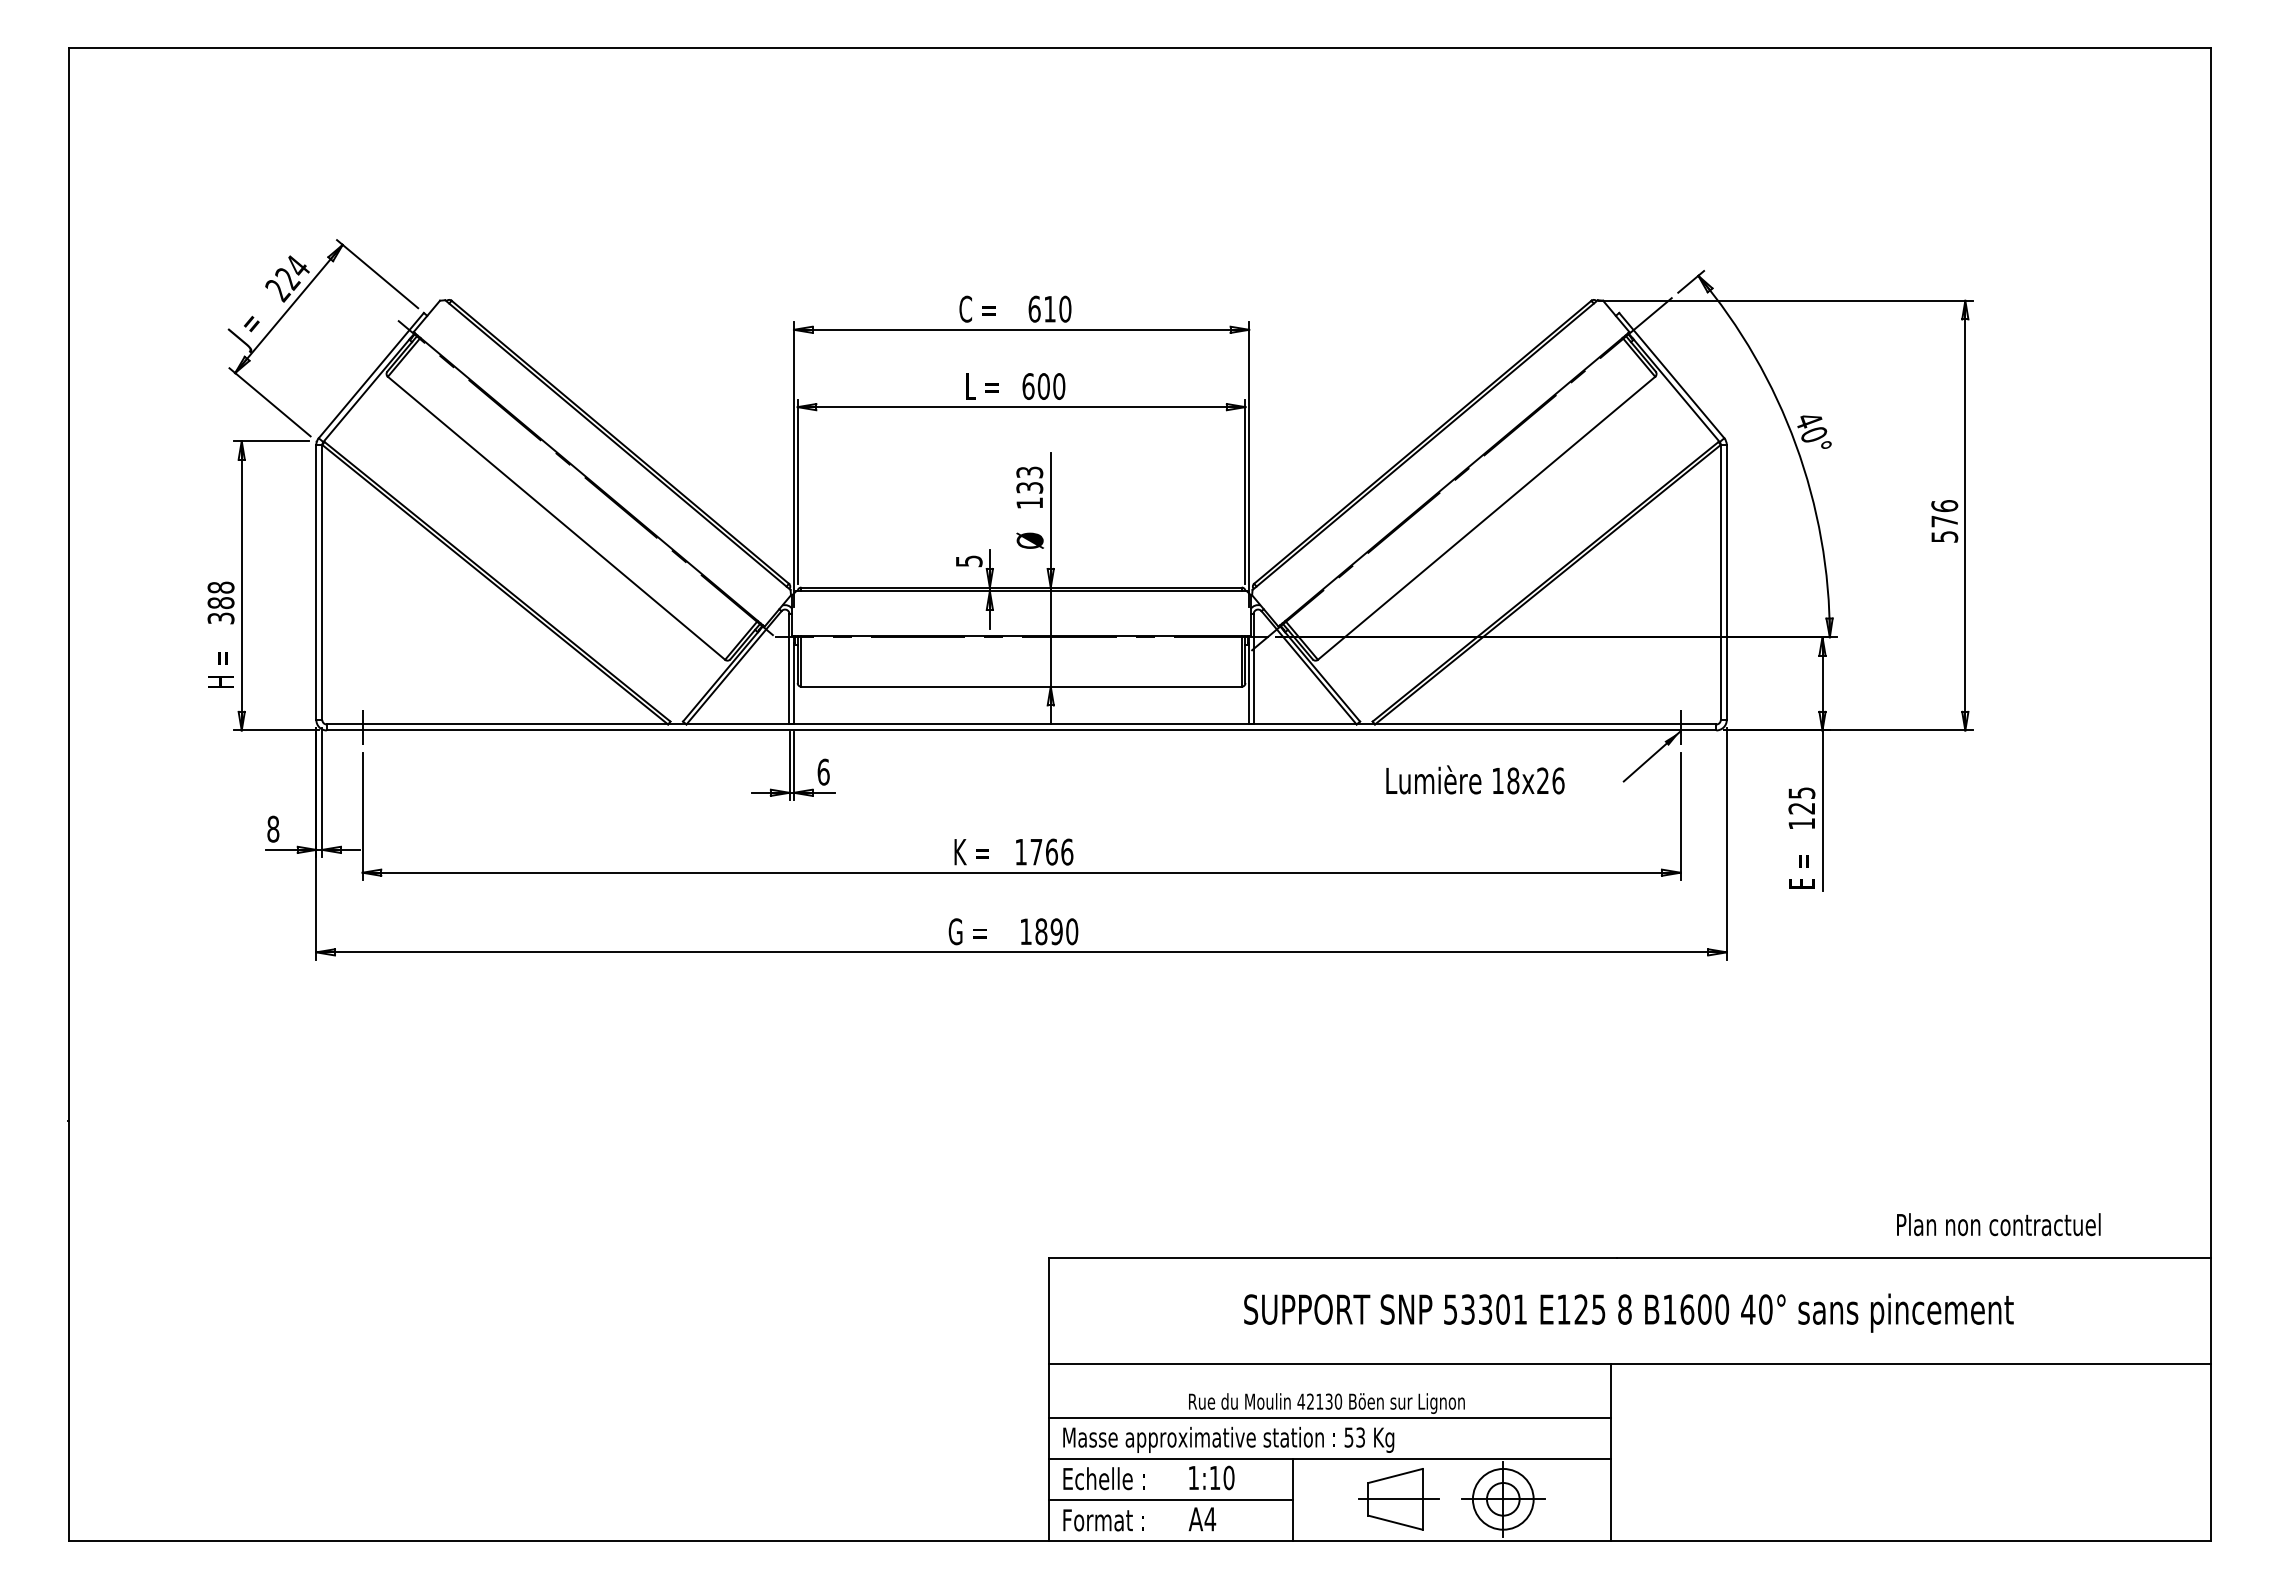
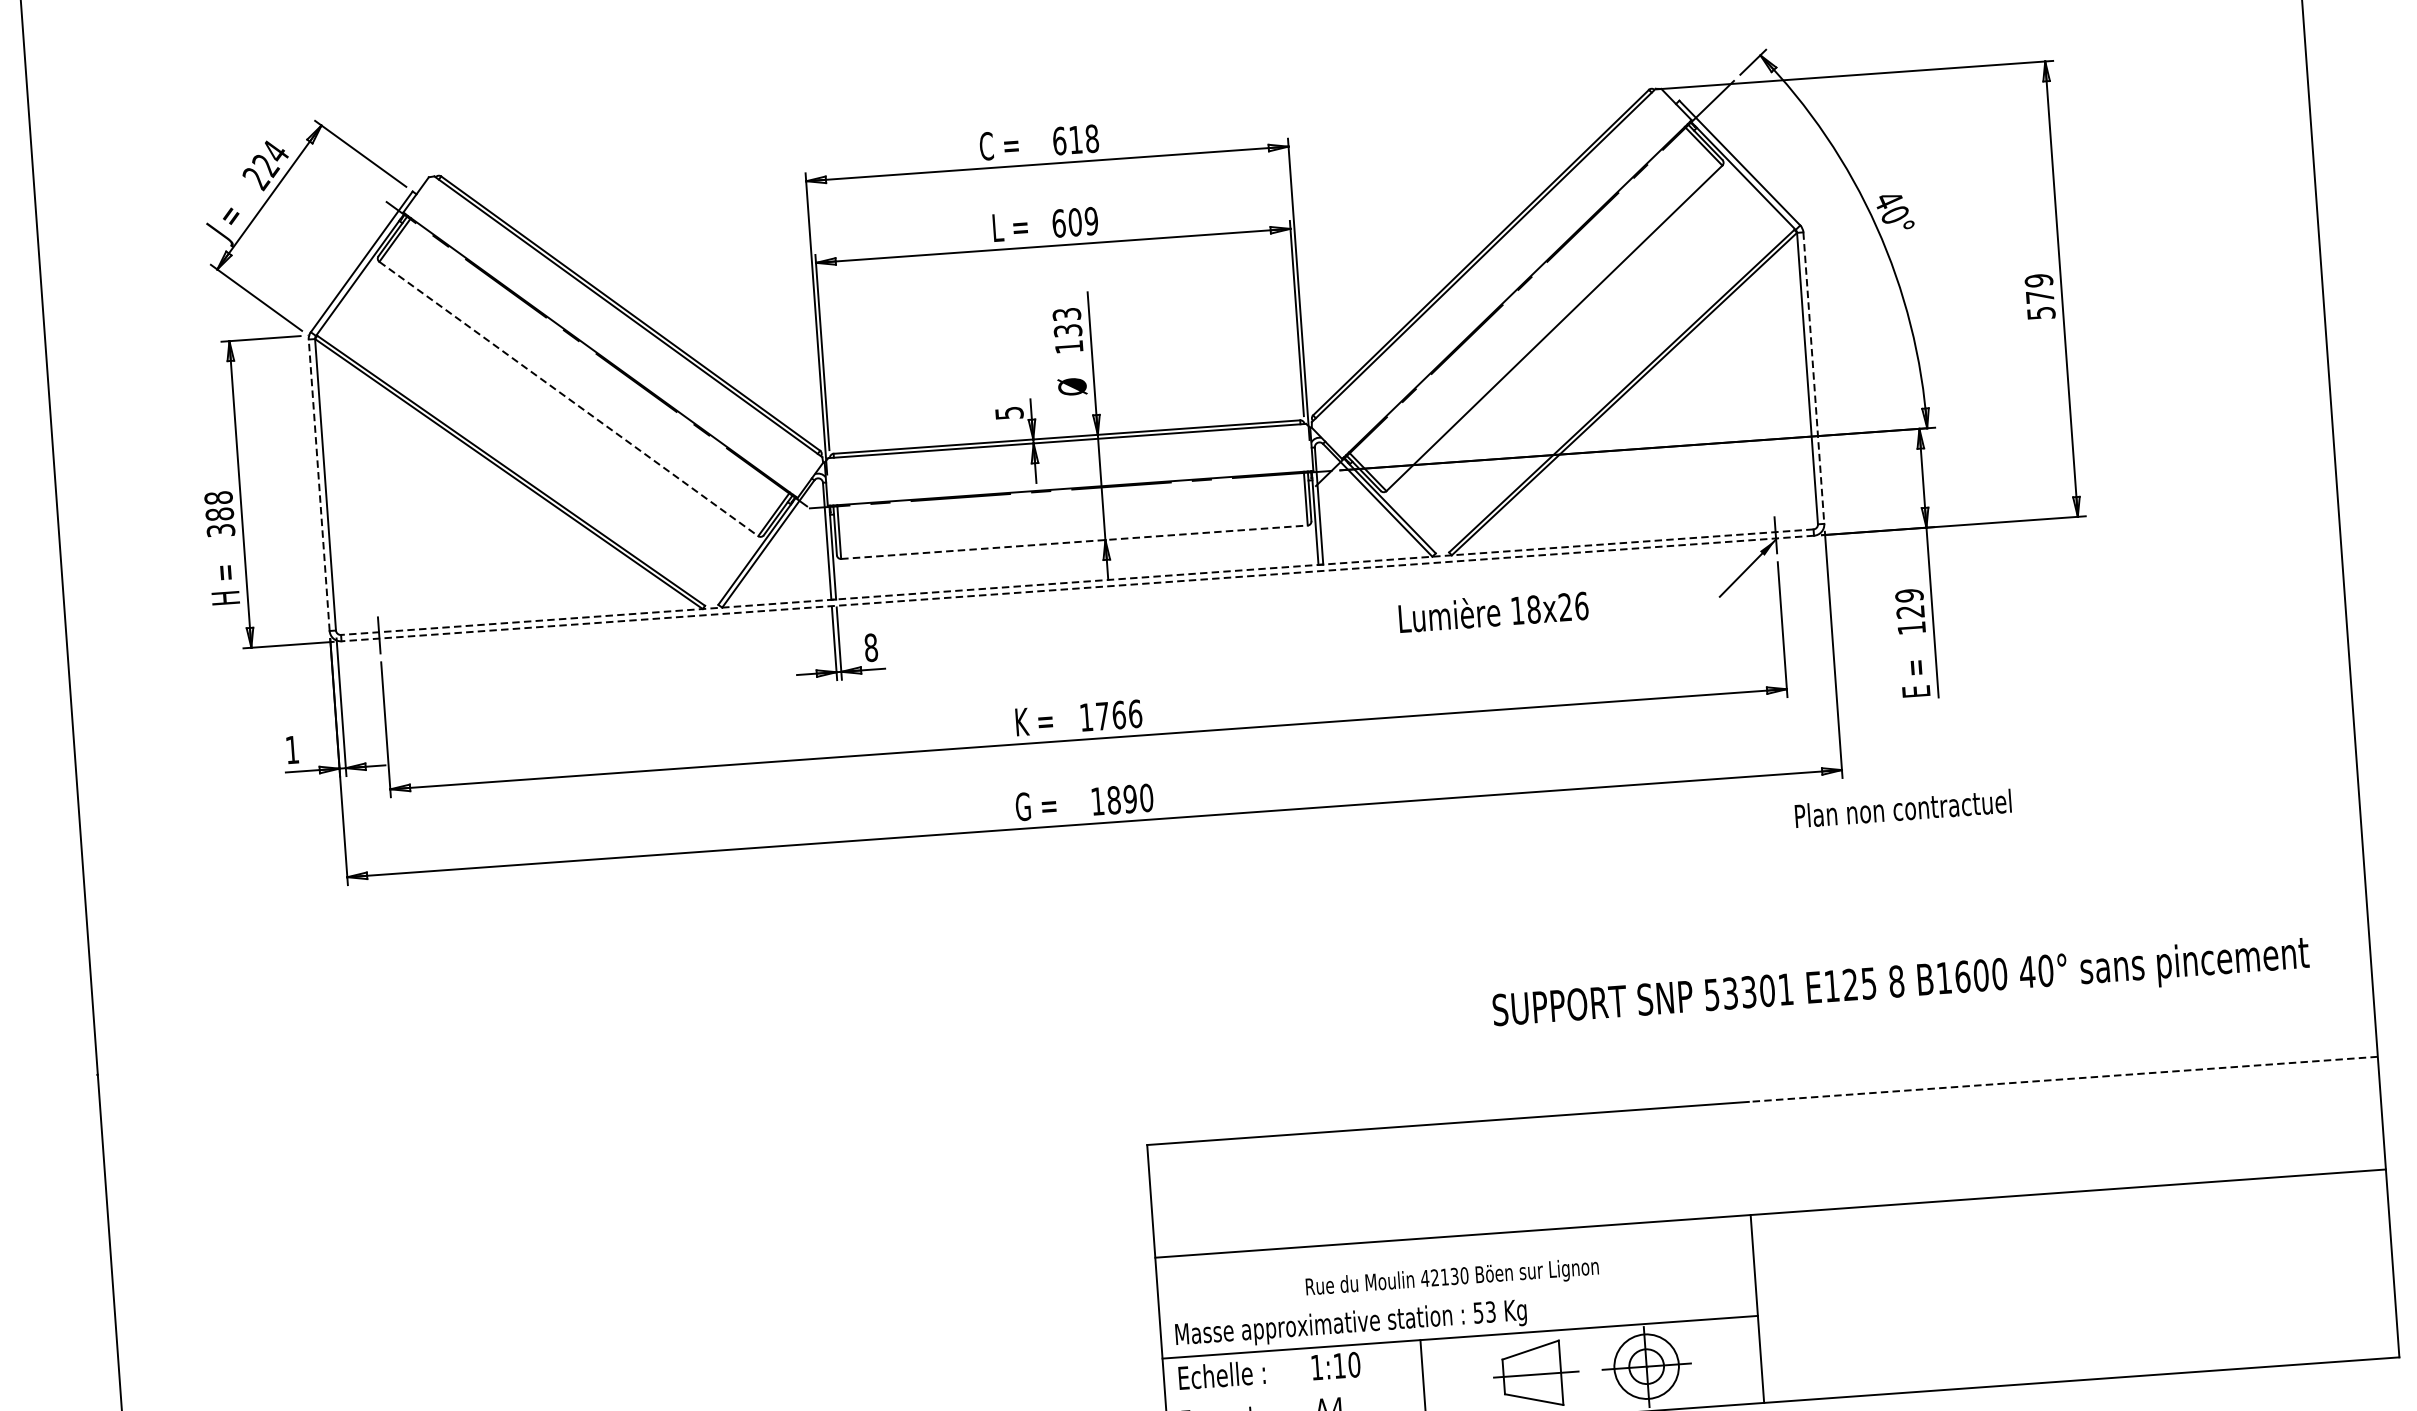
text: (1065, 309) -> (1092, 139), 610 -> 618
text: (1059, 386) -> (1091, 221), 600 -> 609
text: (1944, 506) -> (2038, 281), 576 -> 579
line: (556, 518) -> (568, 399), solid -> dashed
line: (316, 582) -> (319, 485), solid -> dashed
line: (1726, 582) -> (1813, 378), solid -> dashed
line: (1022, 686) -> (1075, 541), solid -> dashed
line: (1021, 724) -> (1077, 582), solid -> dashed
line: (1021, 730) -> (1077, 588), solid -> dashed
text: (823, 771) -> (870, 647), 6 -> 8
text: (1475, 779) -> (1493, 610), moved
text: (1801, 793) -> (1909, 596), 125 -> 129
text: (273, 828) -> (292, 749), 8 -> 1
text: (1998, 1224) -> (1902, 808), moved
line: (1913, 1257) -> (2062, 1079), solid -> dashed
text: (1628, 1312) -> (1900, 984), moved
line: (1330, 1418) -> (1457, 1294), removed
line: (1170, 1500) -> (1294, 1393), removed

